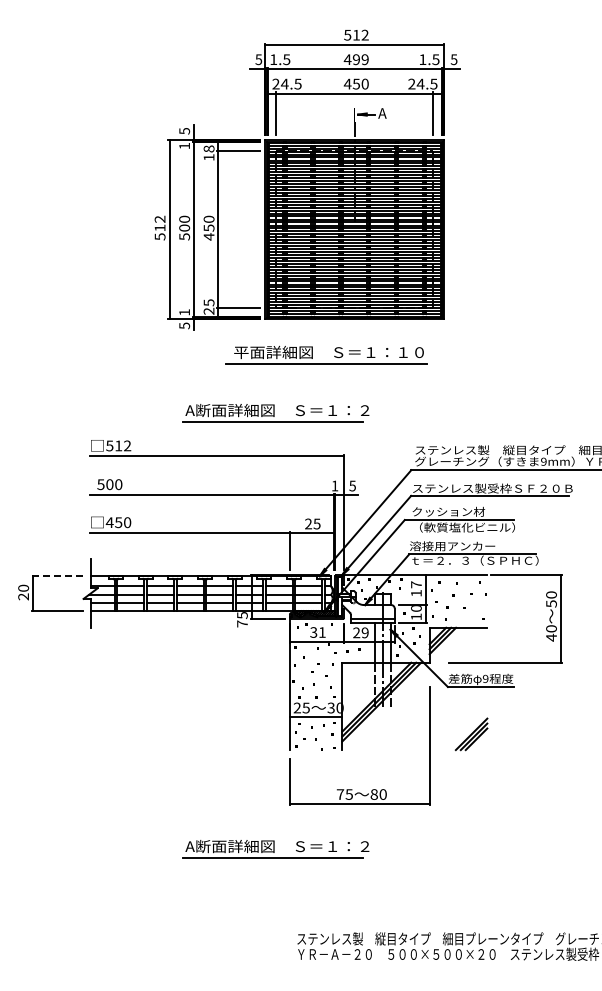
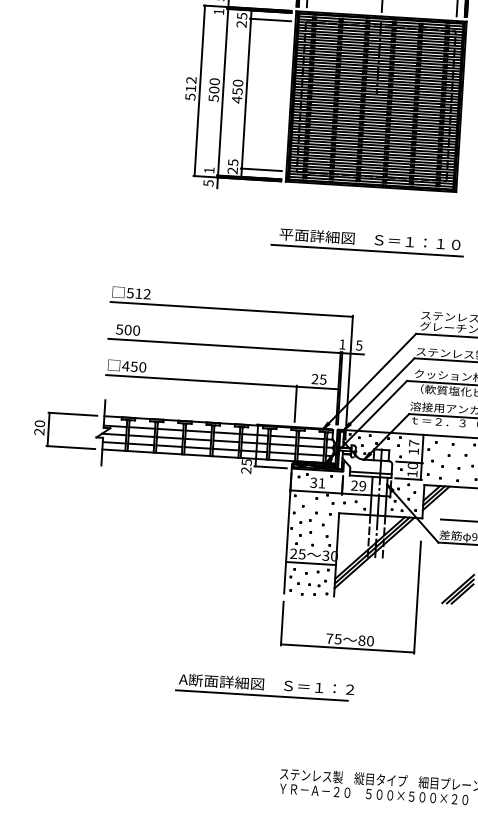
text: (208, 152) -> (241, 19), 18 -> 25
part: (334, 355) -> (375, 242), moved
part: (275, 413) -> (290, 271), removed
line: (57, 576) -> (72, 414), dashed -> solid
text: (242, 623) -> (246, 470), 75 -> 25

